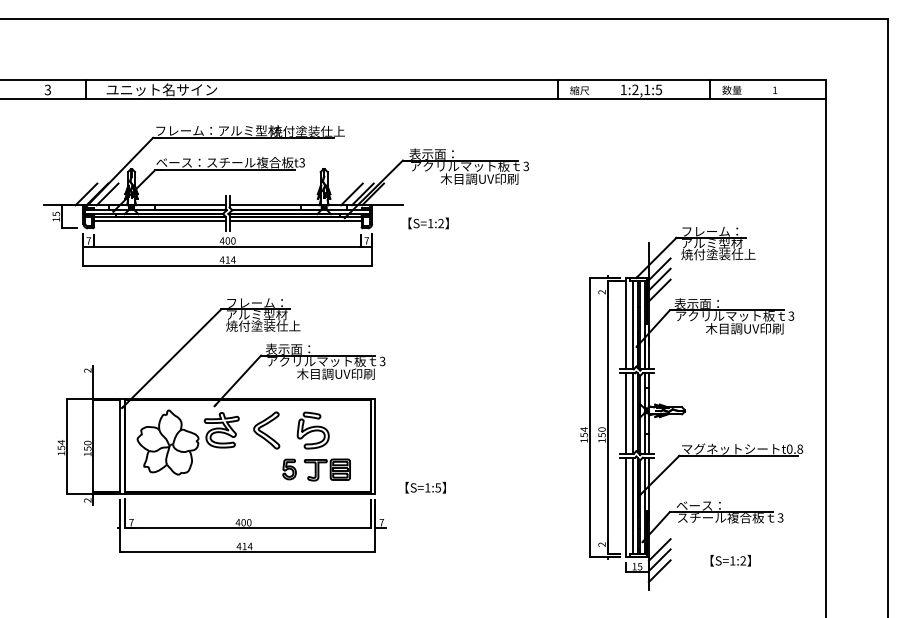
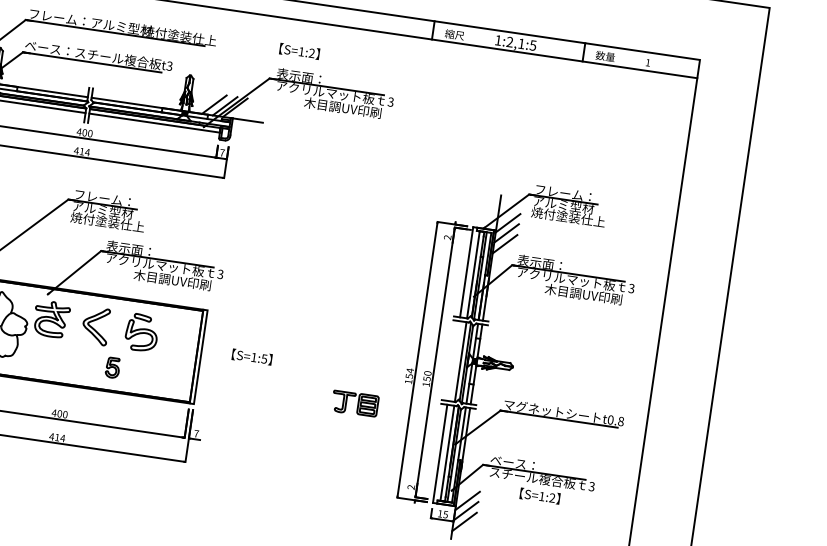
text: (428, 223) -> (299, 51), moved
line: (625, 413) -> (453, 360), removed
part: (326, 469) -> (354, 403), moved
text: (425, 487) -> (251, 356), moved
text: (730, 560) -> (539, 495), moved

